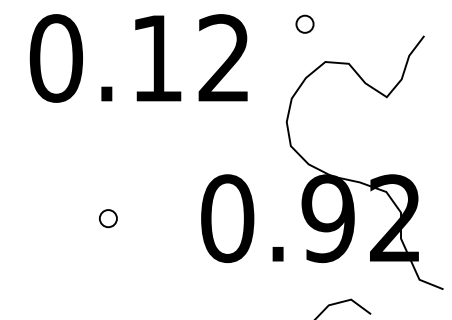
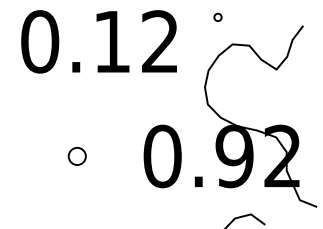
part: (304, 24) -> (217, 17), size x0.6
part: (108, 218) -> (77, 156), size x1.4

